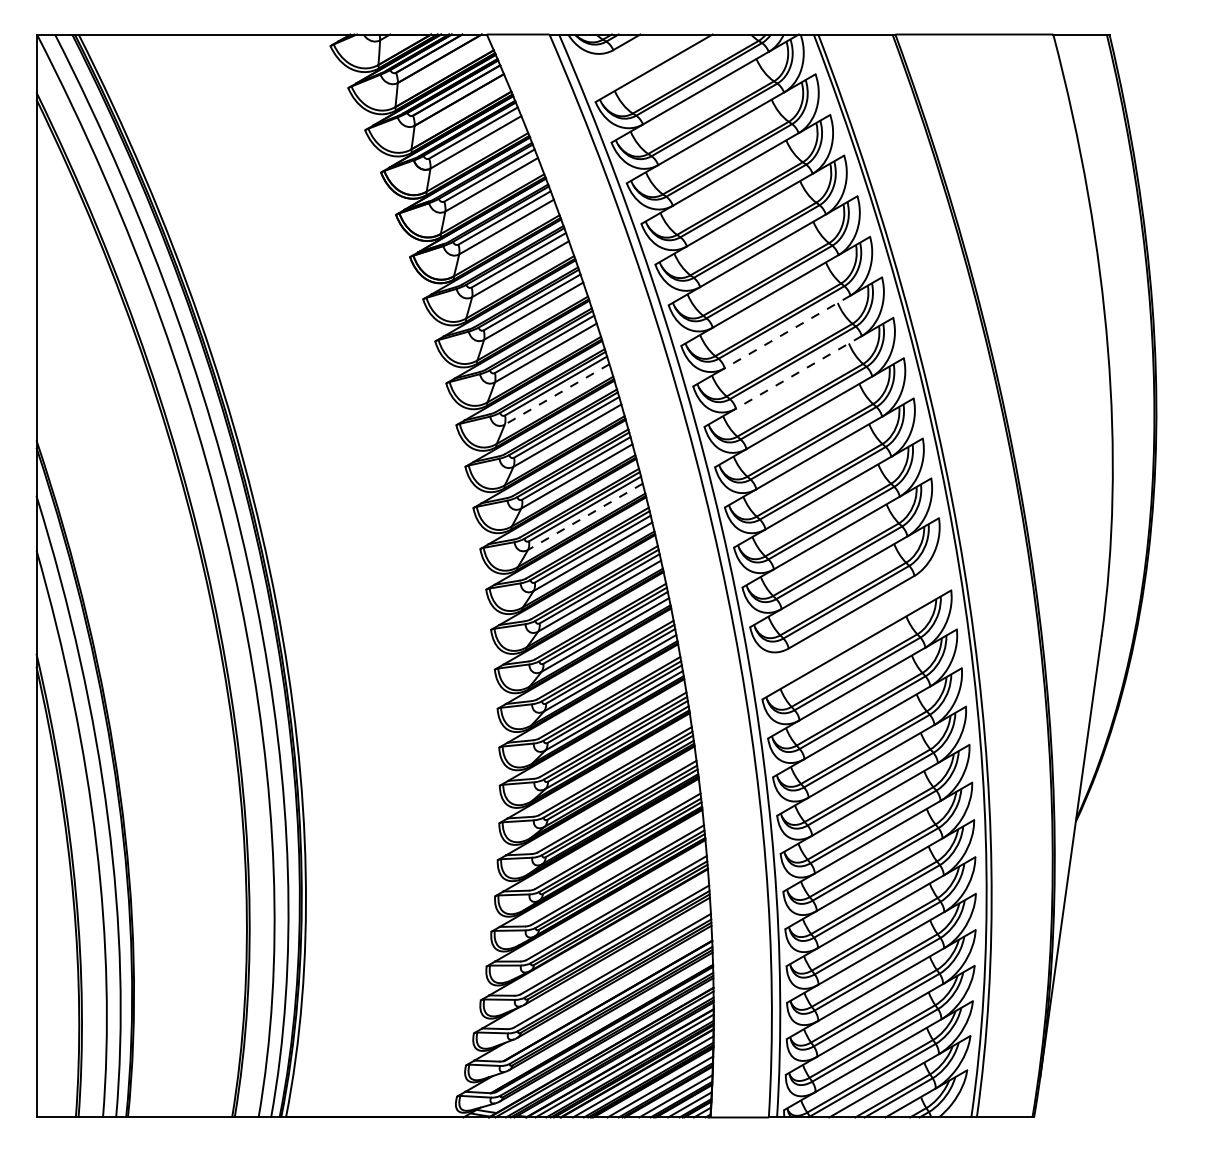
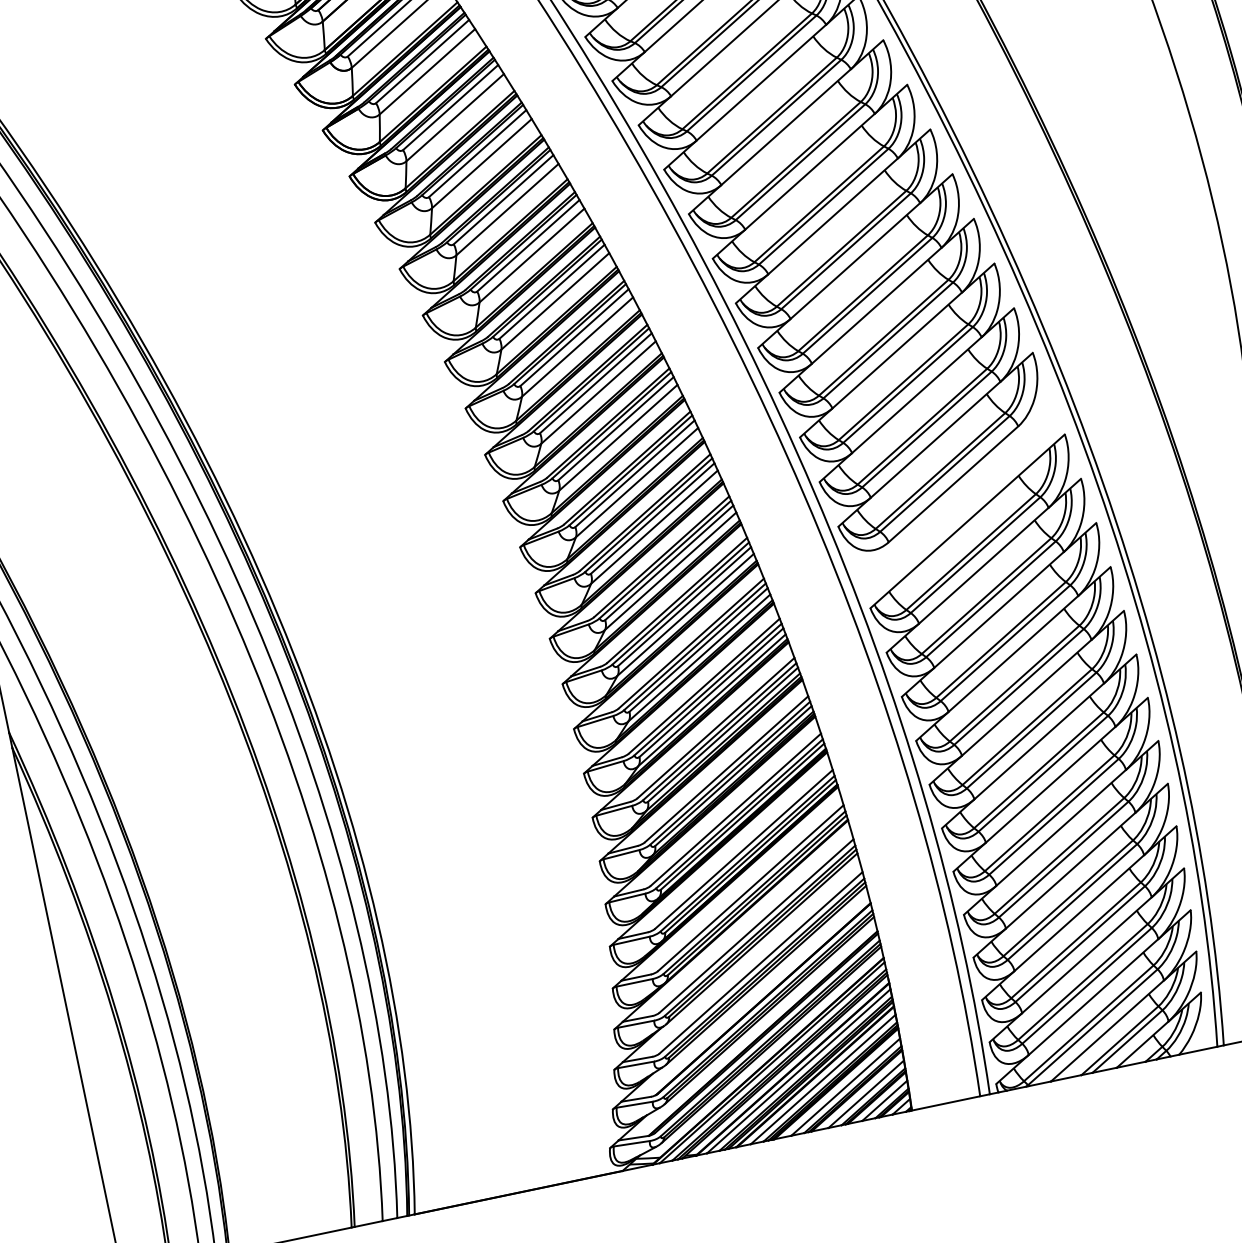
line: (787, 331) -> (809, 171), dashed -> solid
line: (798, 372) -> (832, 216), dashed -> solid
line: (556, 394) -> (554, 301), dashed -> solid
line: (584, 517) -> (617, 438), dashed -> solid

